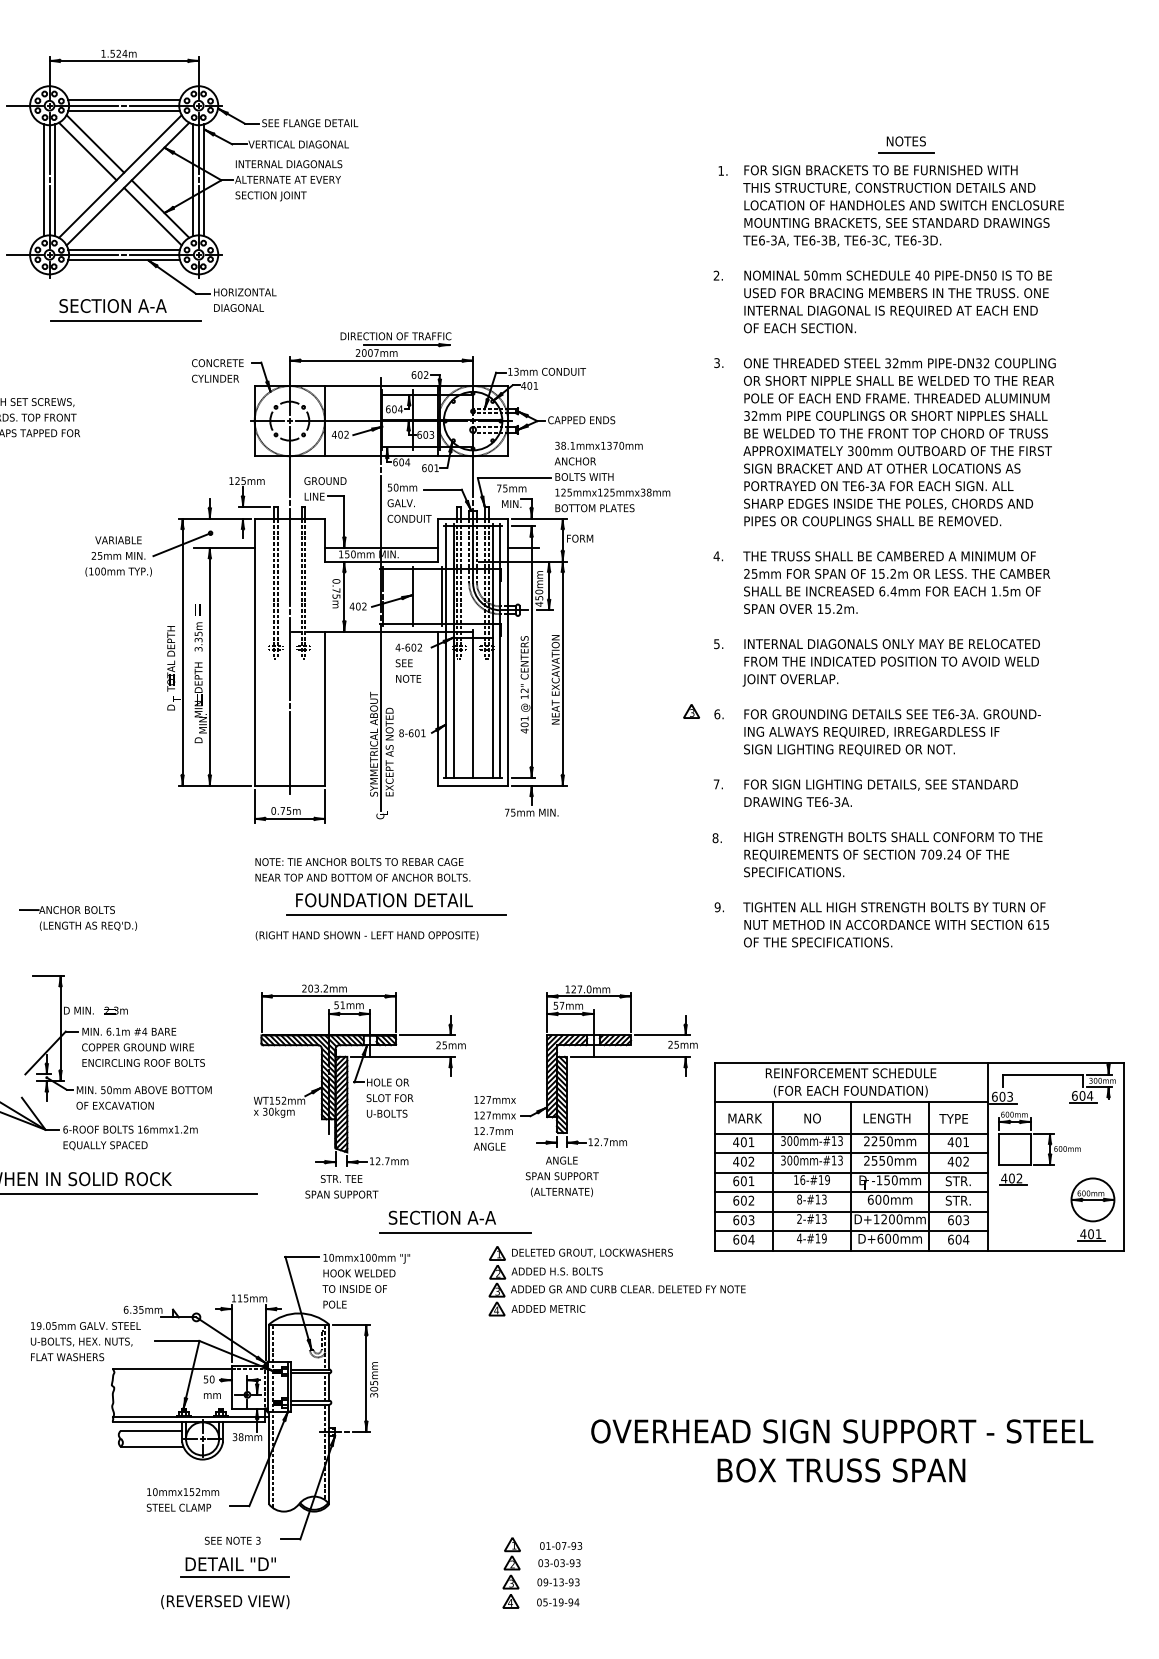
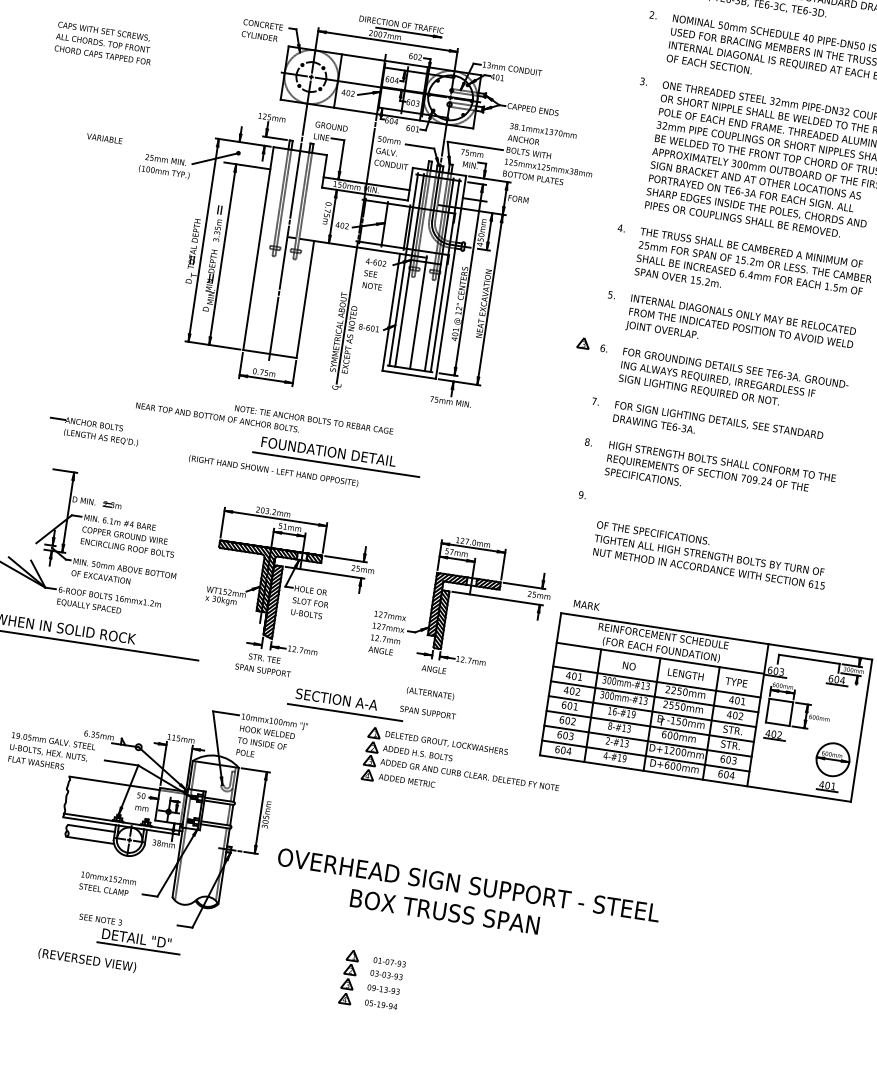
text: (118, 540) -> (104, 138), moved
text: (362, 877) -> (217, 417), moved
text: (895, 915) -> (709, 561), moved
text: (366, 935) -> (273, 470), moved
text: (744, 1118) -> (586, 605), moved
text: (562, 1176) -> (428, 712), moved
text: (842, 1431) -> (469, 885), moved
text: (841, 1470) -> (444, 911), moved
text: (232, 1540) -> (100, 919), moved
text: (225, 1602) -> (87, 960), moved

